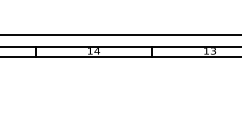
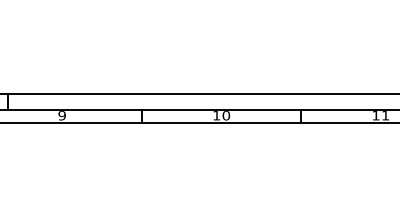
text: (97, 51) -> (226, 115), 14 -> 10
text: (213, 51) -> (385, 115), 13 -> 11

